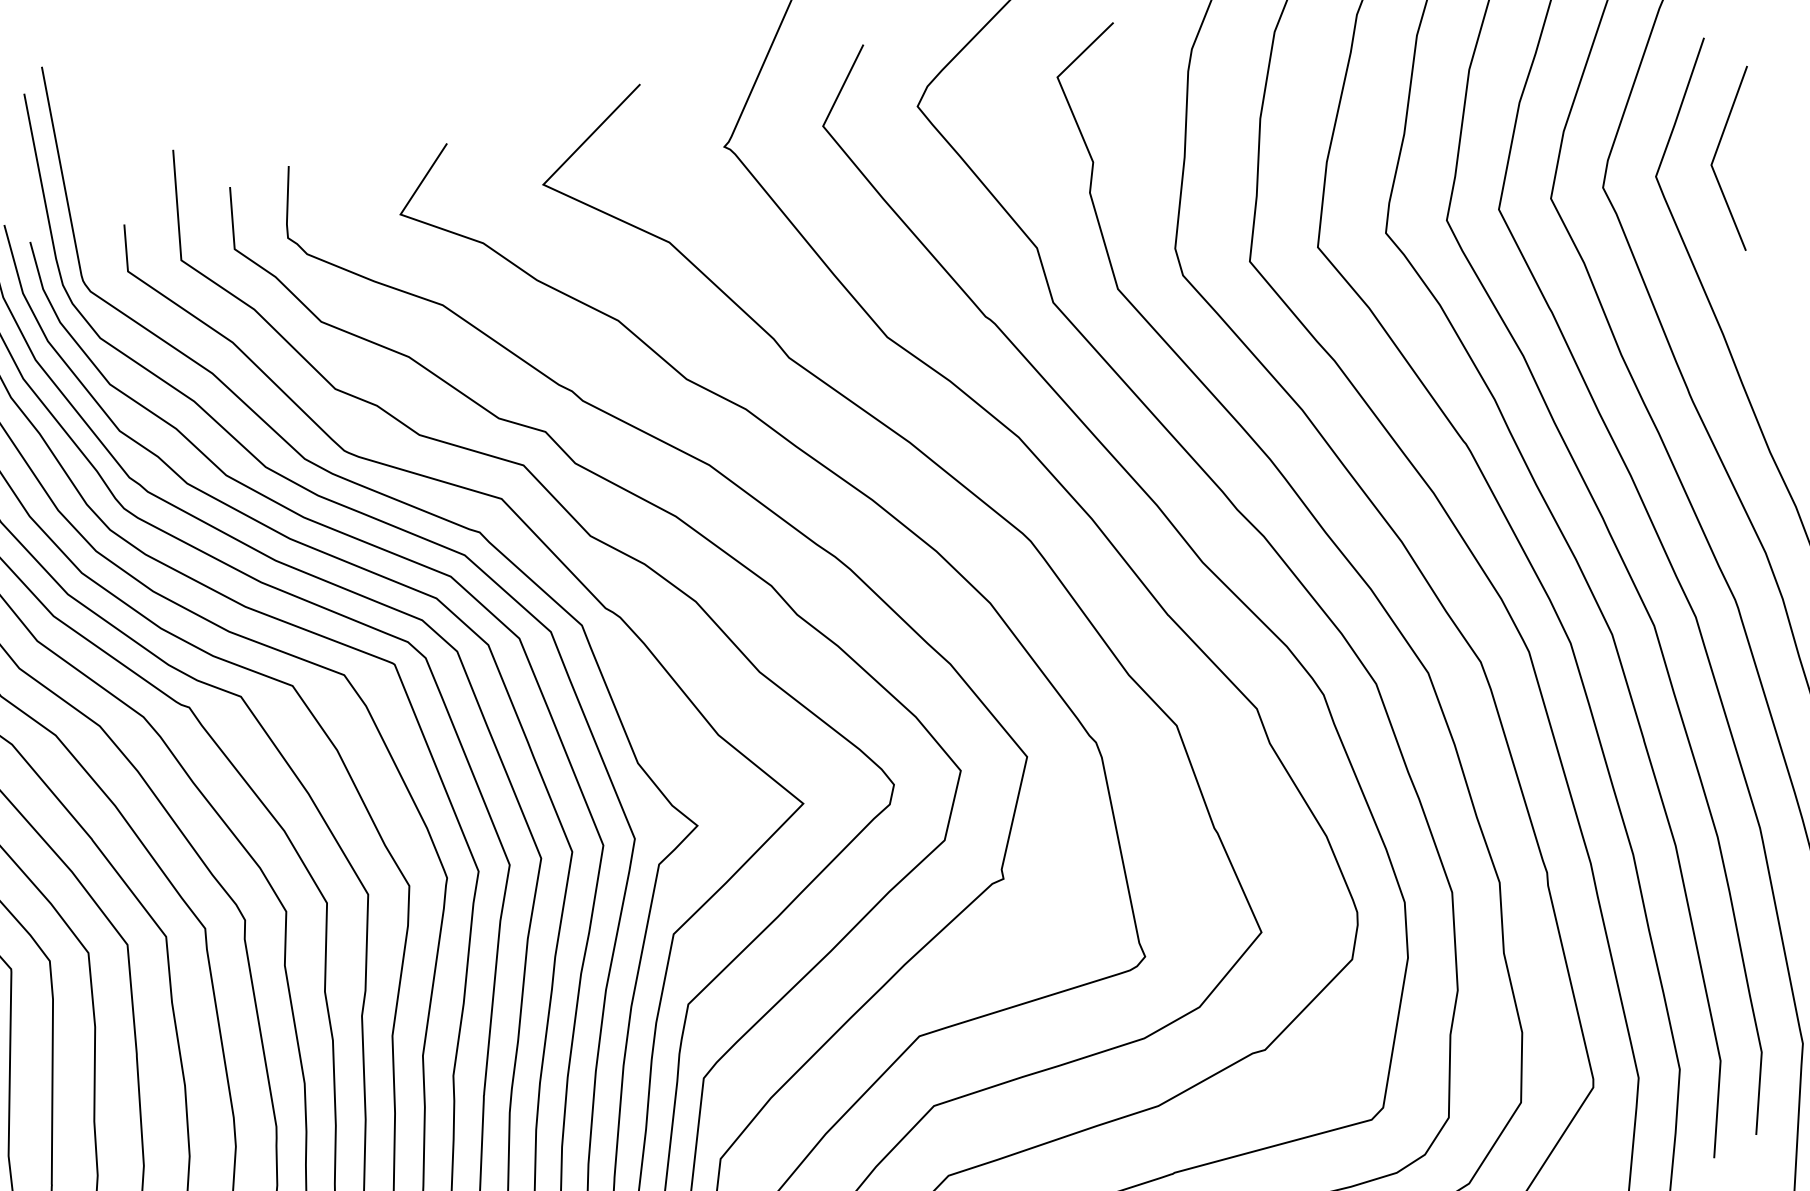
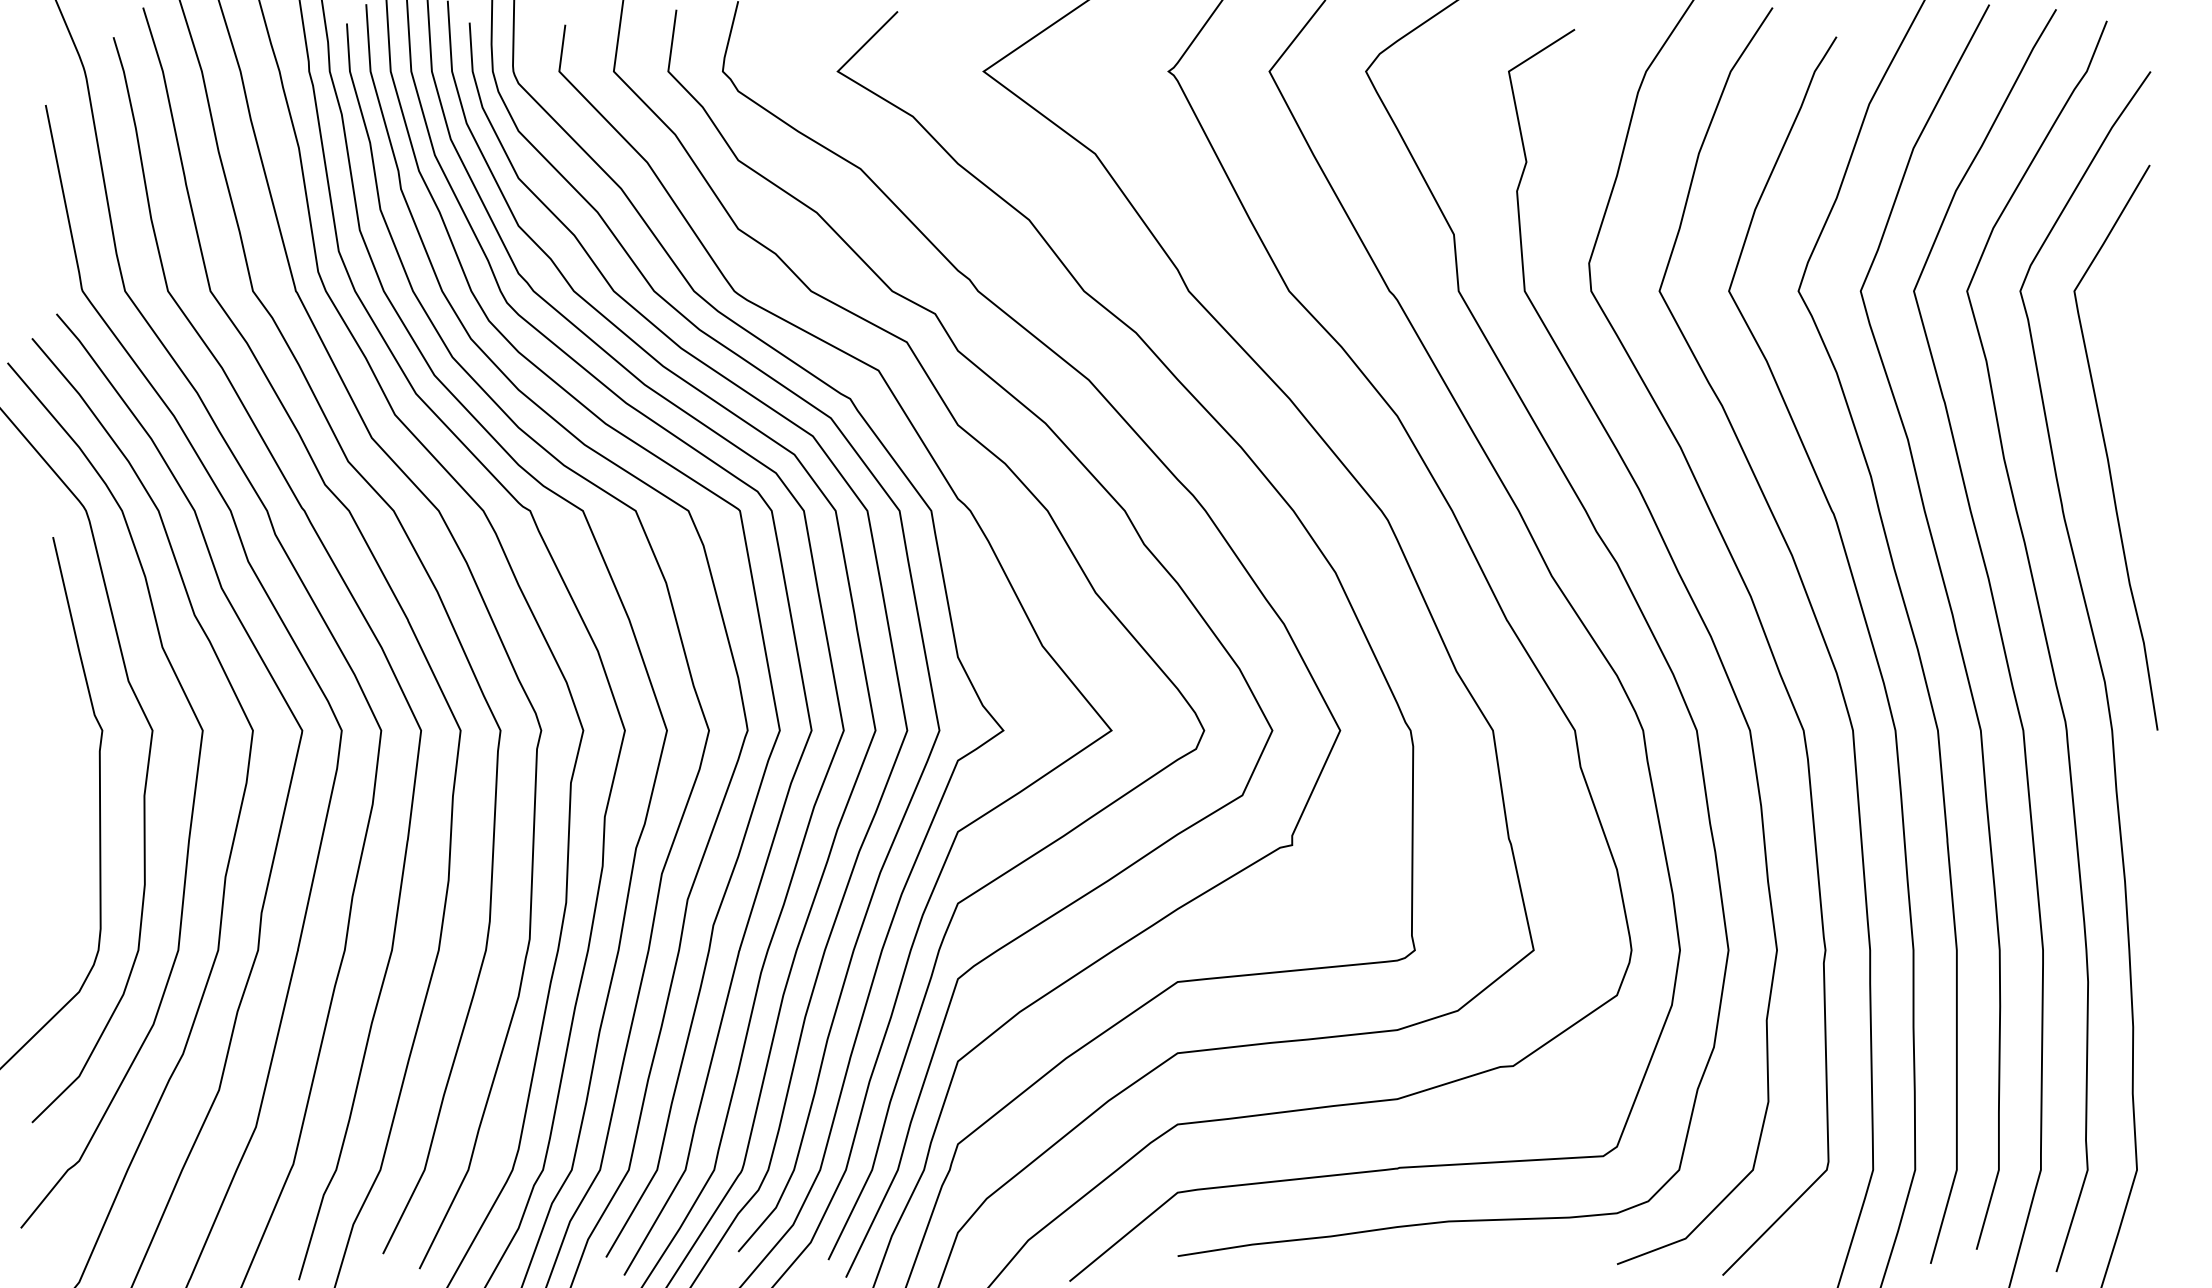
line: (1716, 154) -> (2138, 281), removed

